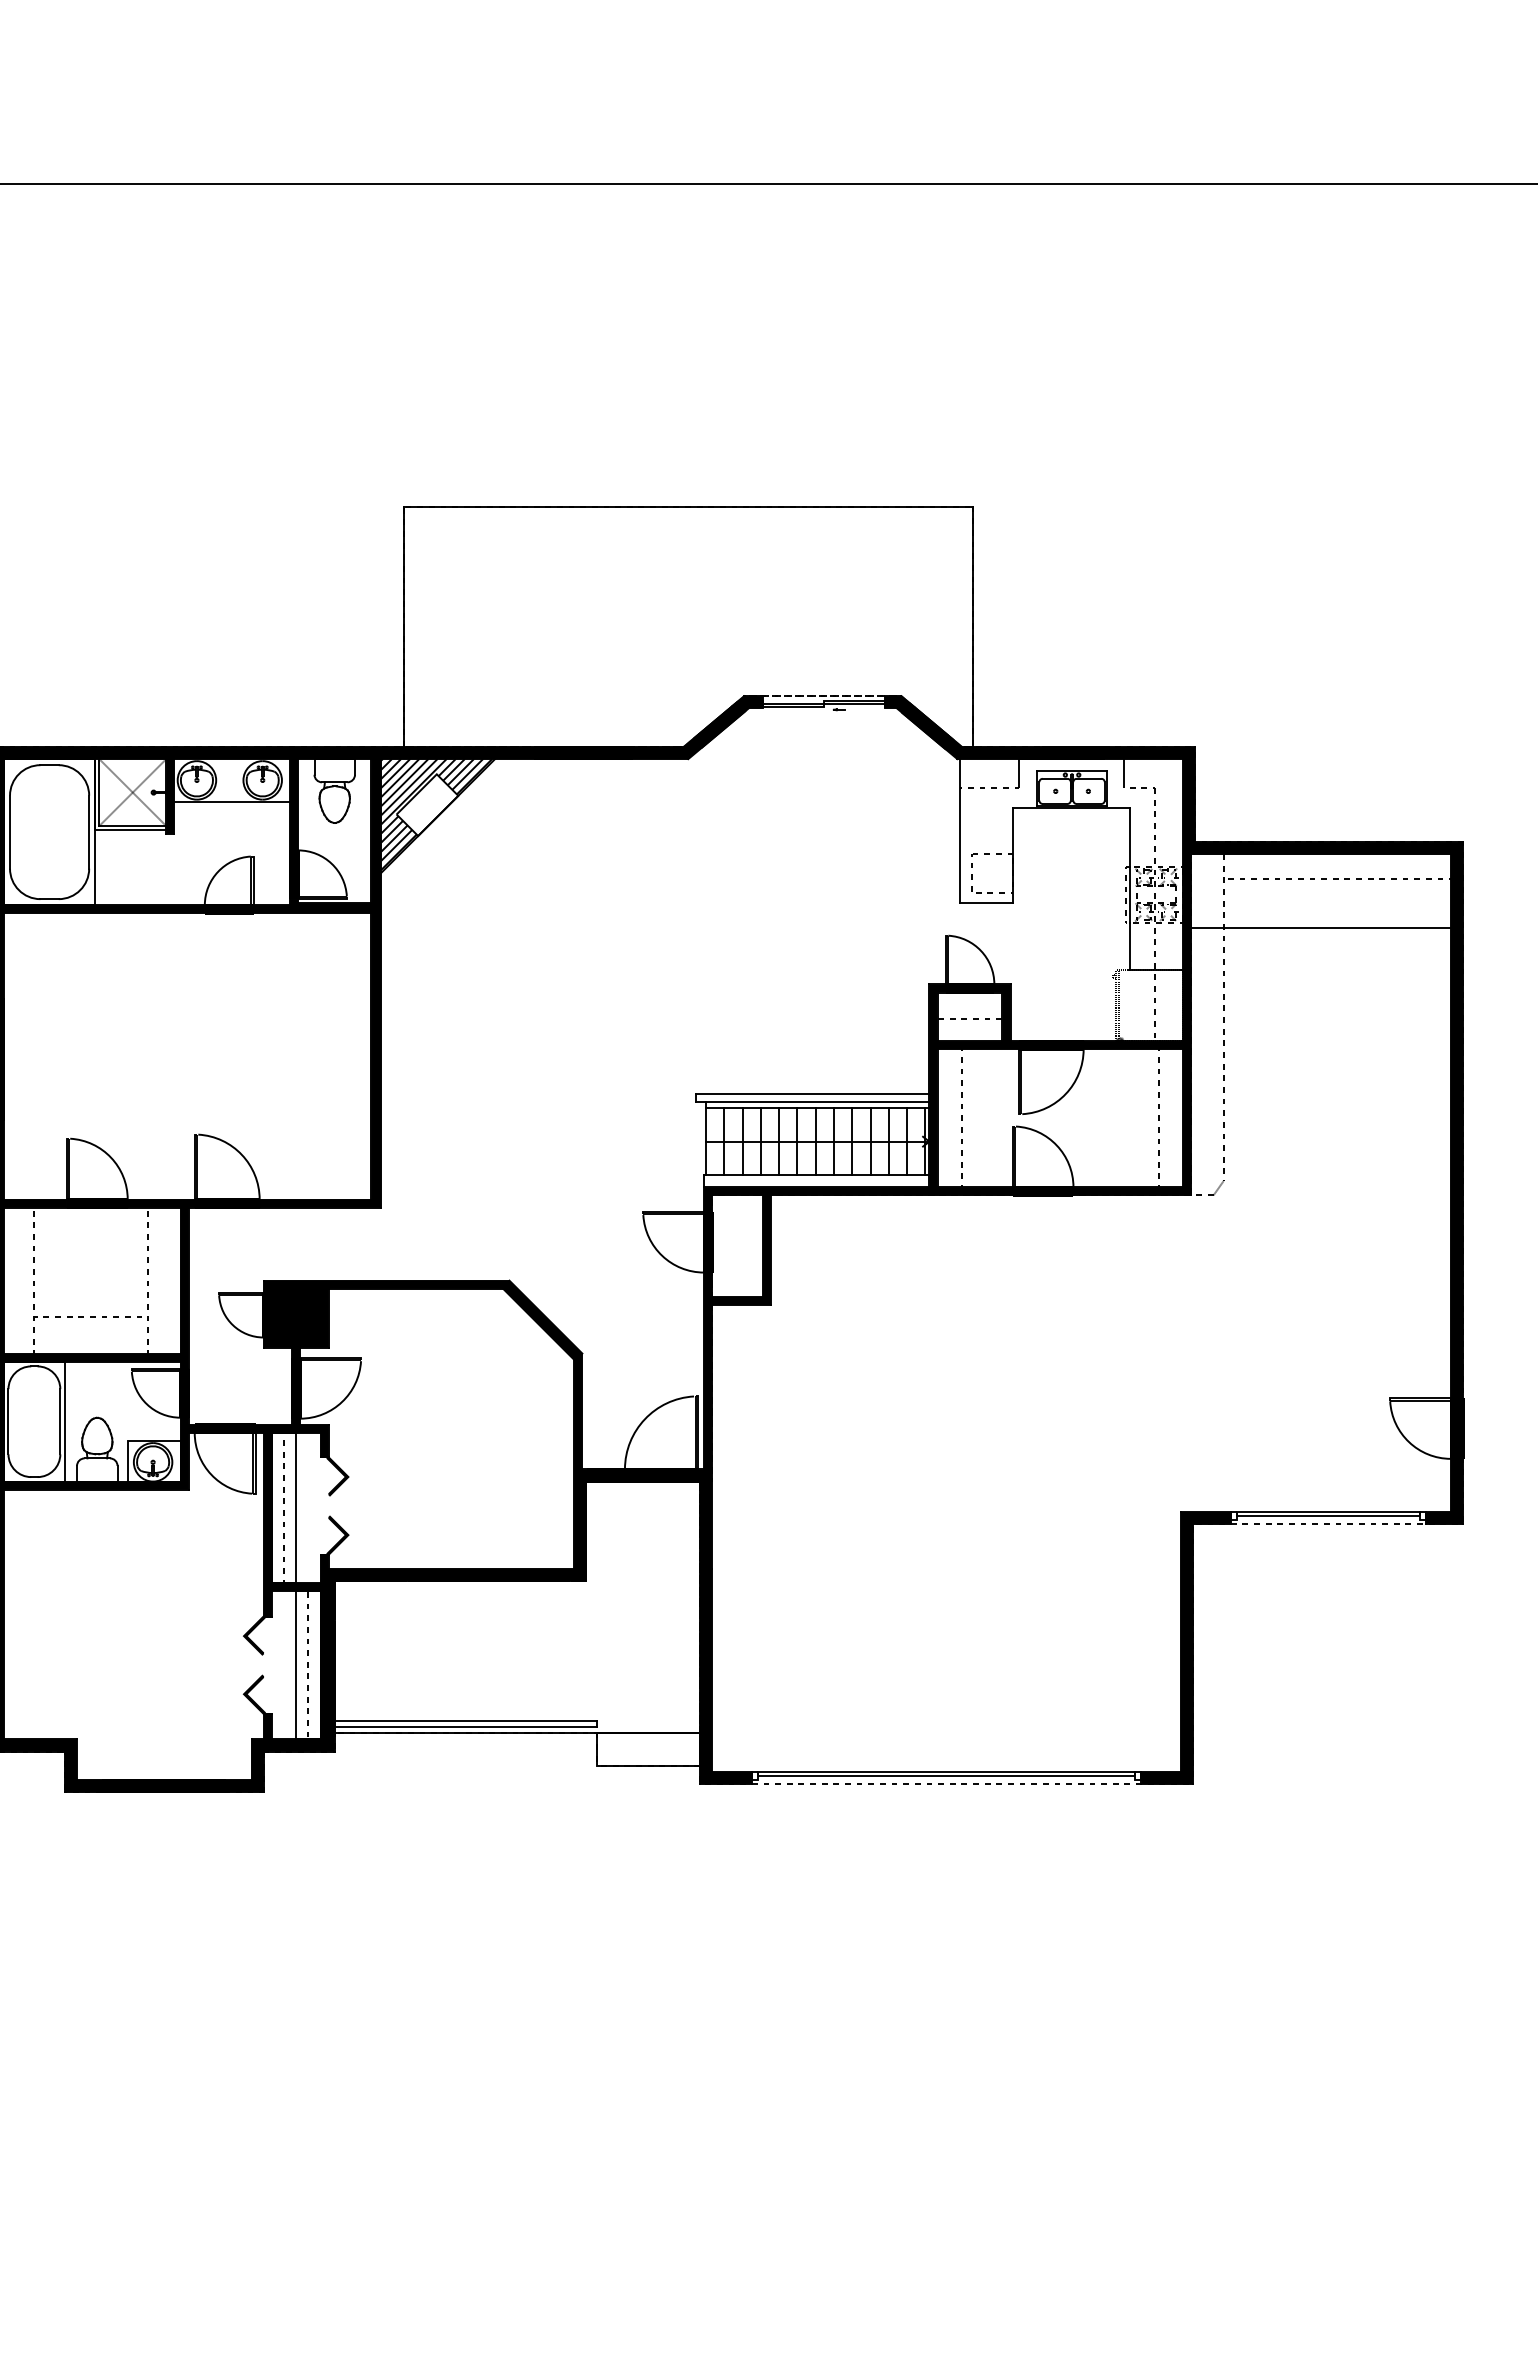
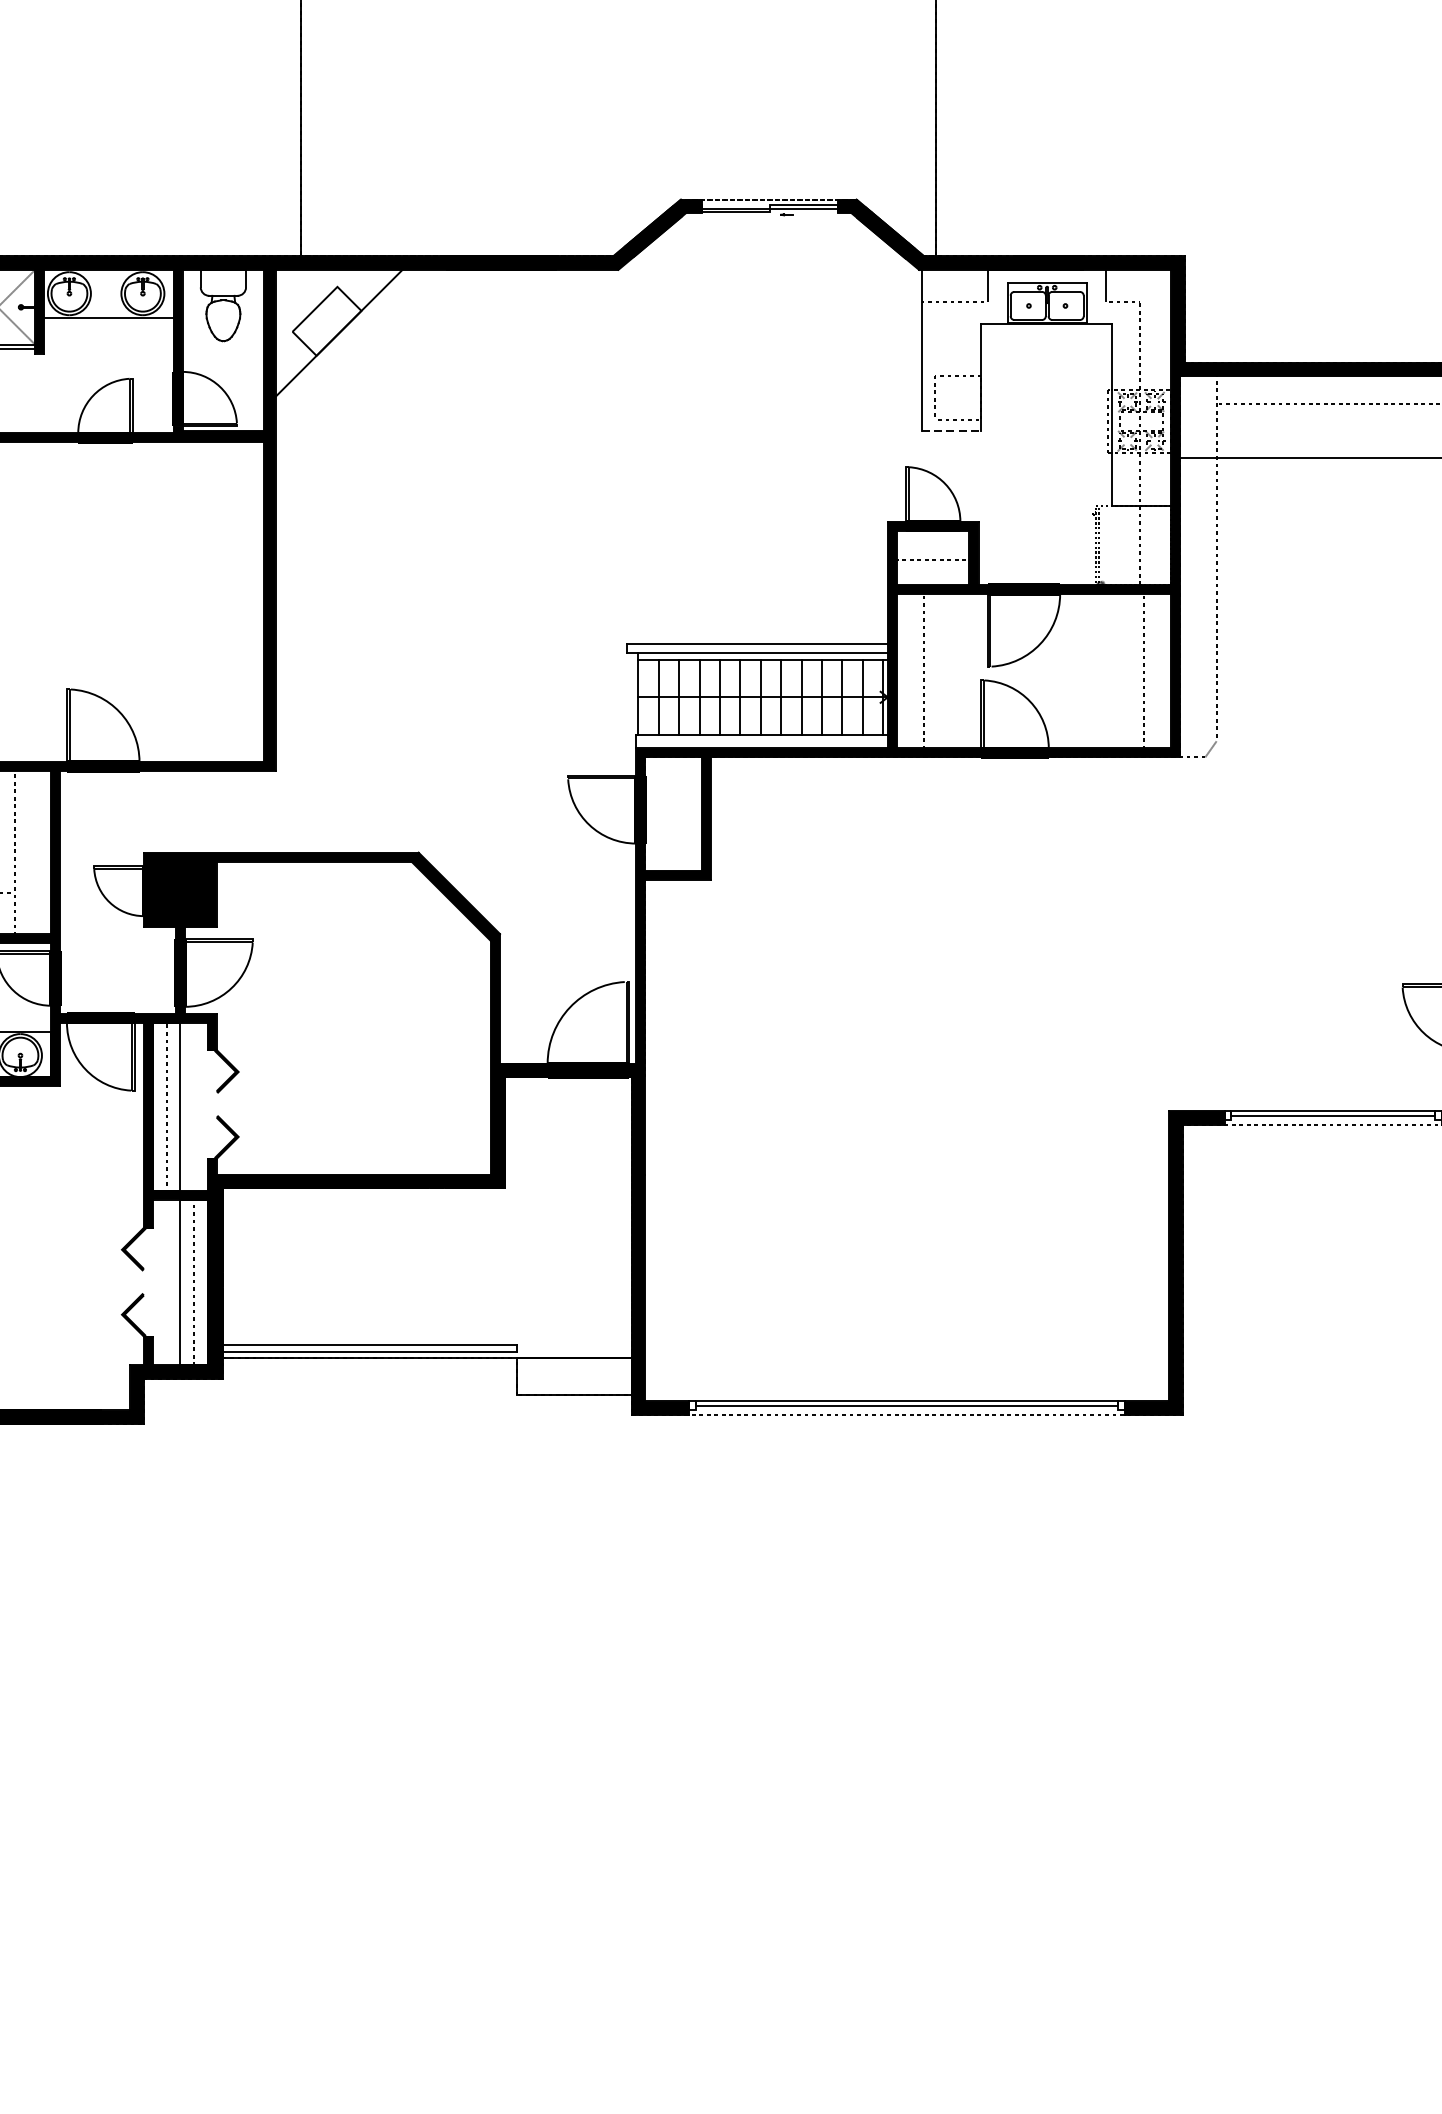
hatch: (436, 814) -> (337, 331), removed
line: (986, 903) -> (951, 431), solid -> dashed

